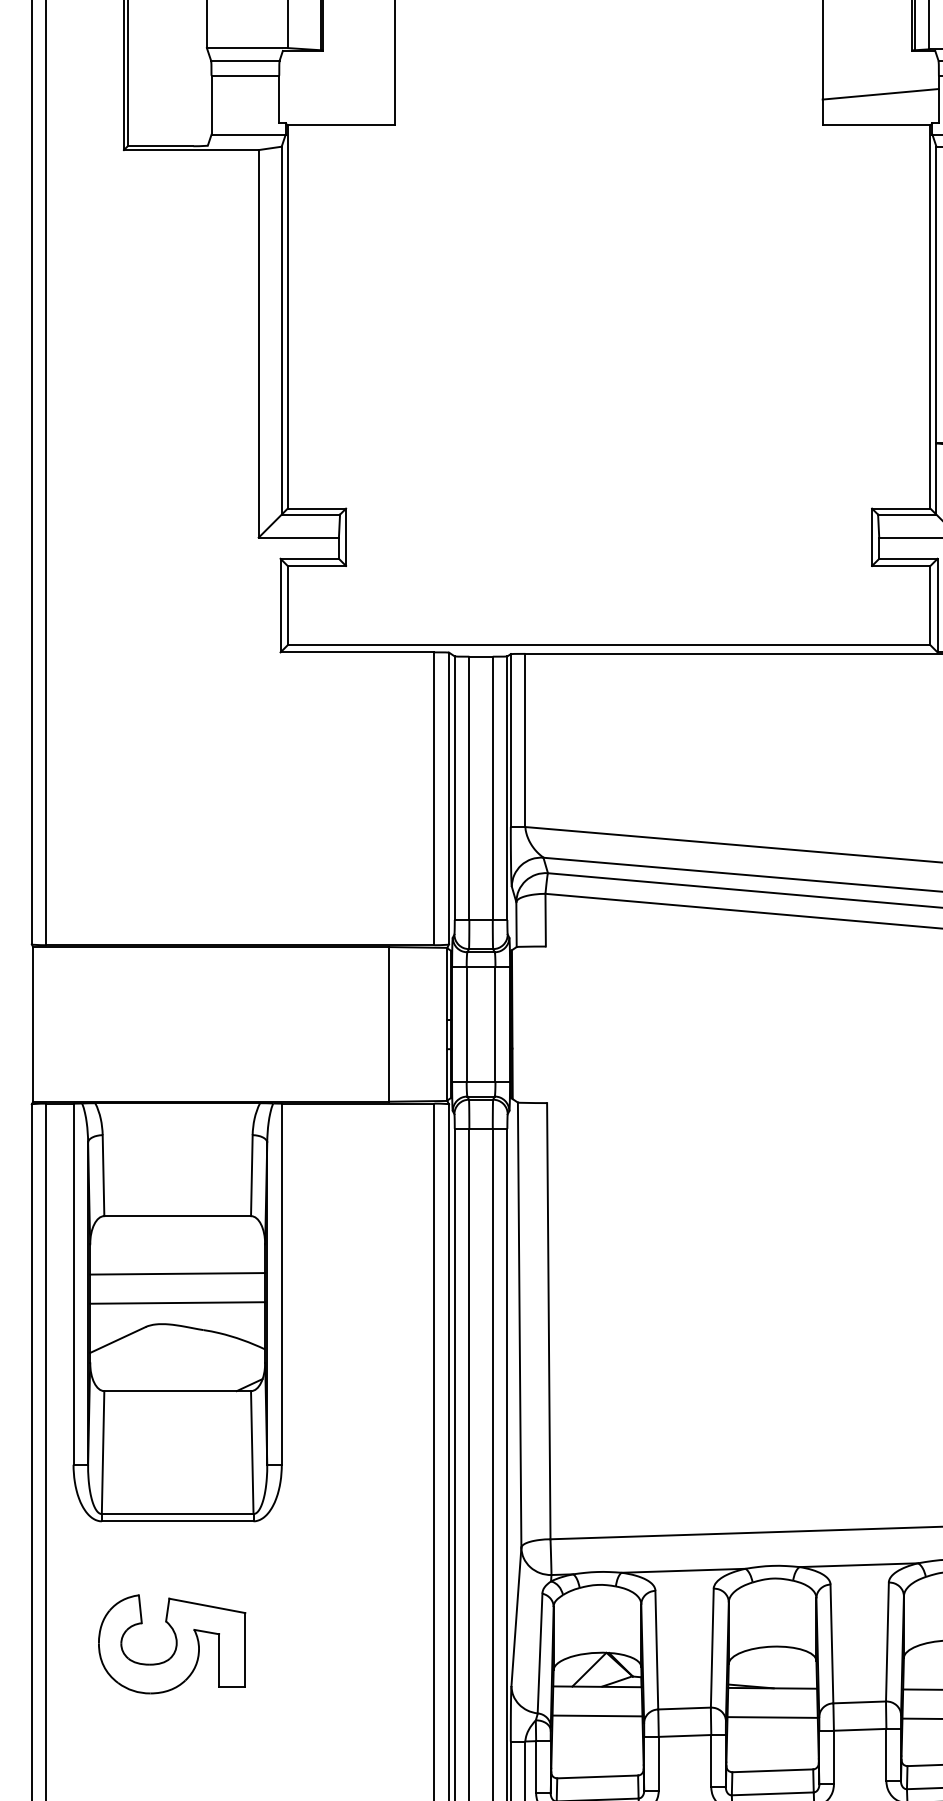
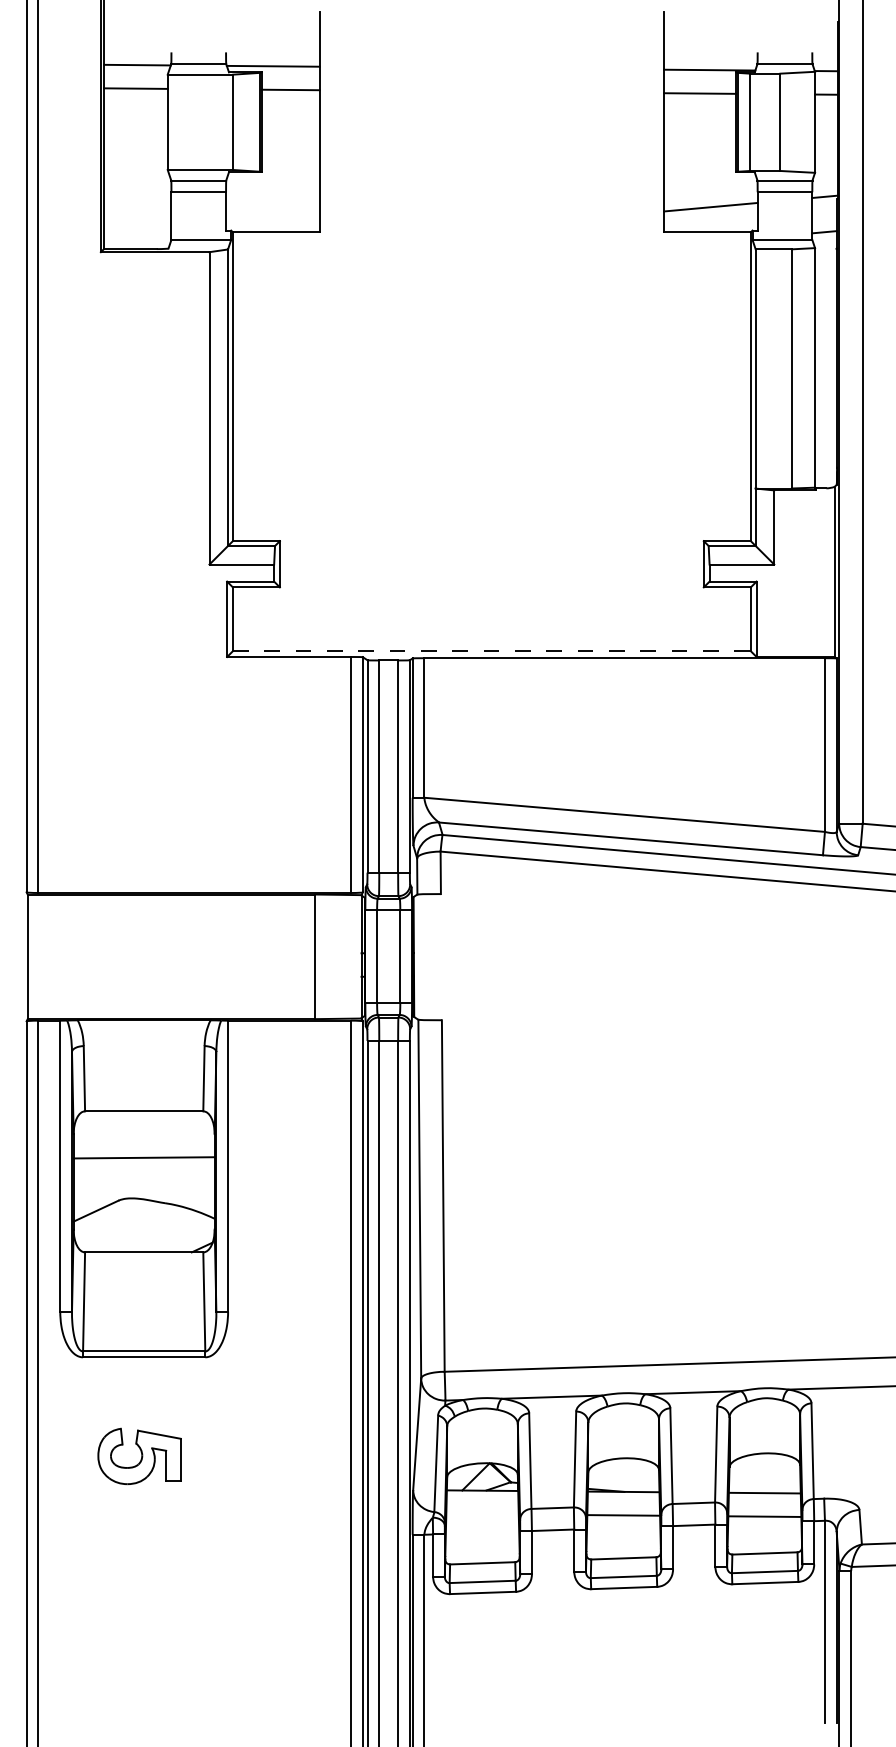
line: (608, 645) -> (491, 651), solid -> dashed
line: (176, 1301) -> (143, 1180), removed
part: (171, 1644) -> (139, 1456), size x0.7
line: (597, 1715) -> (482, 1513), removed

